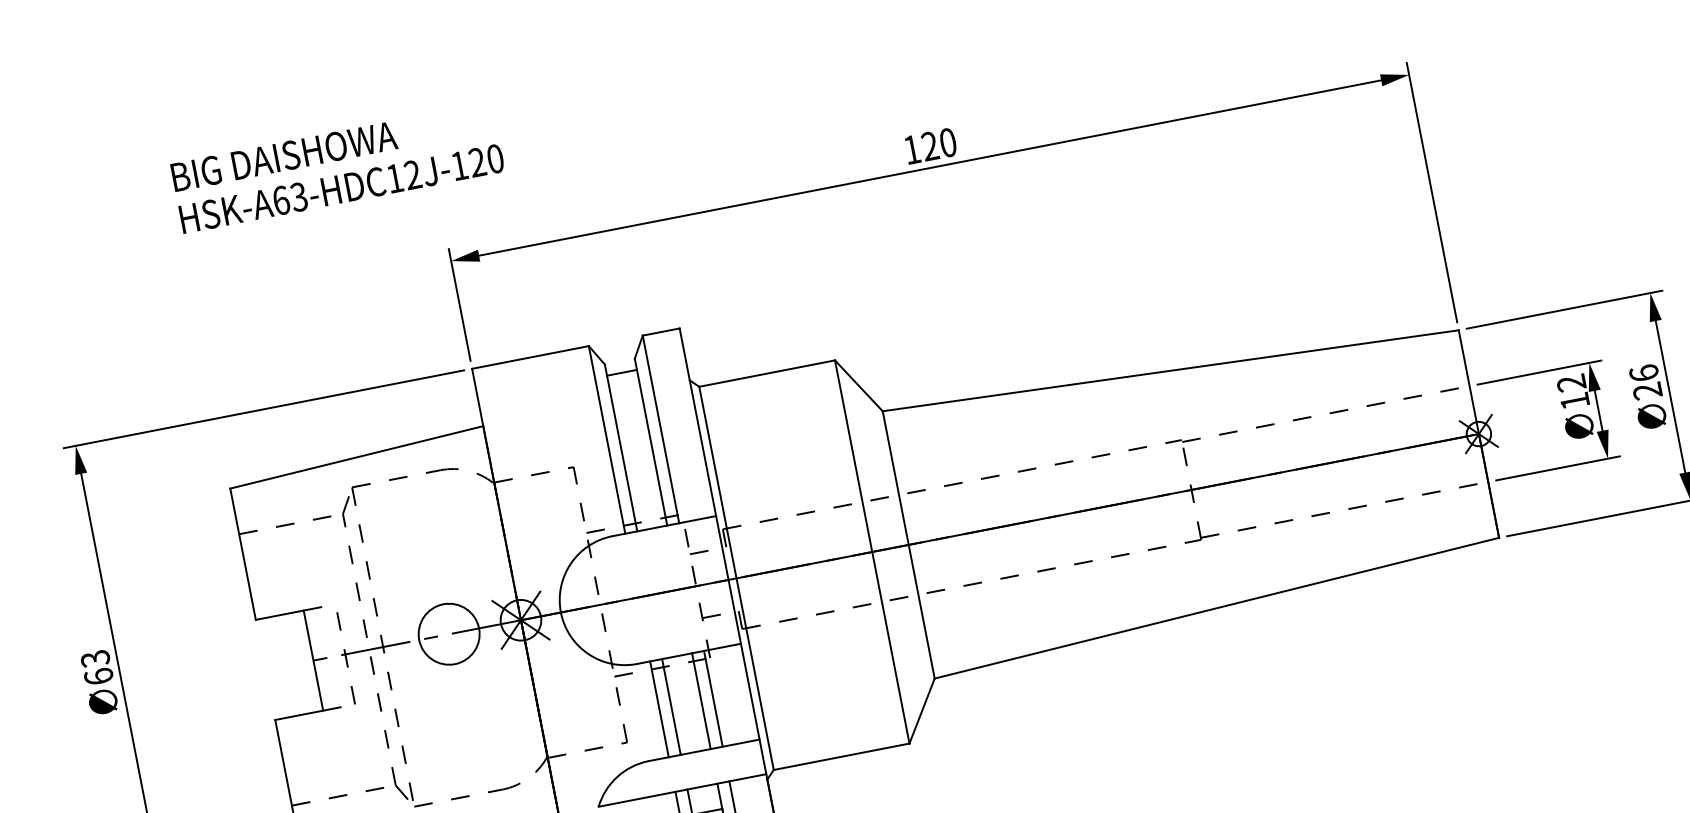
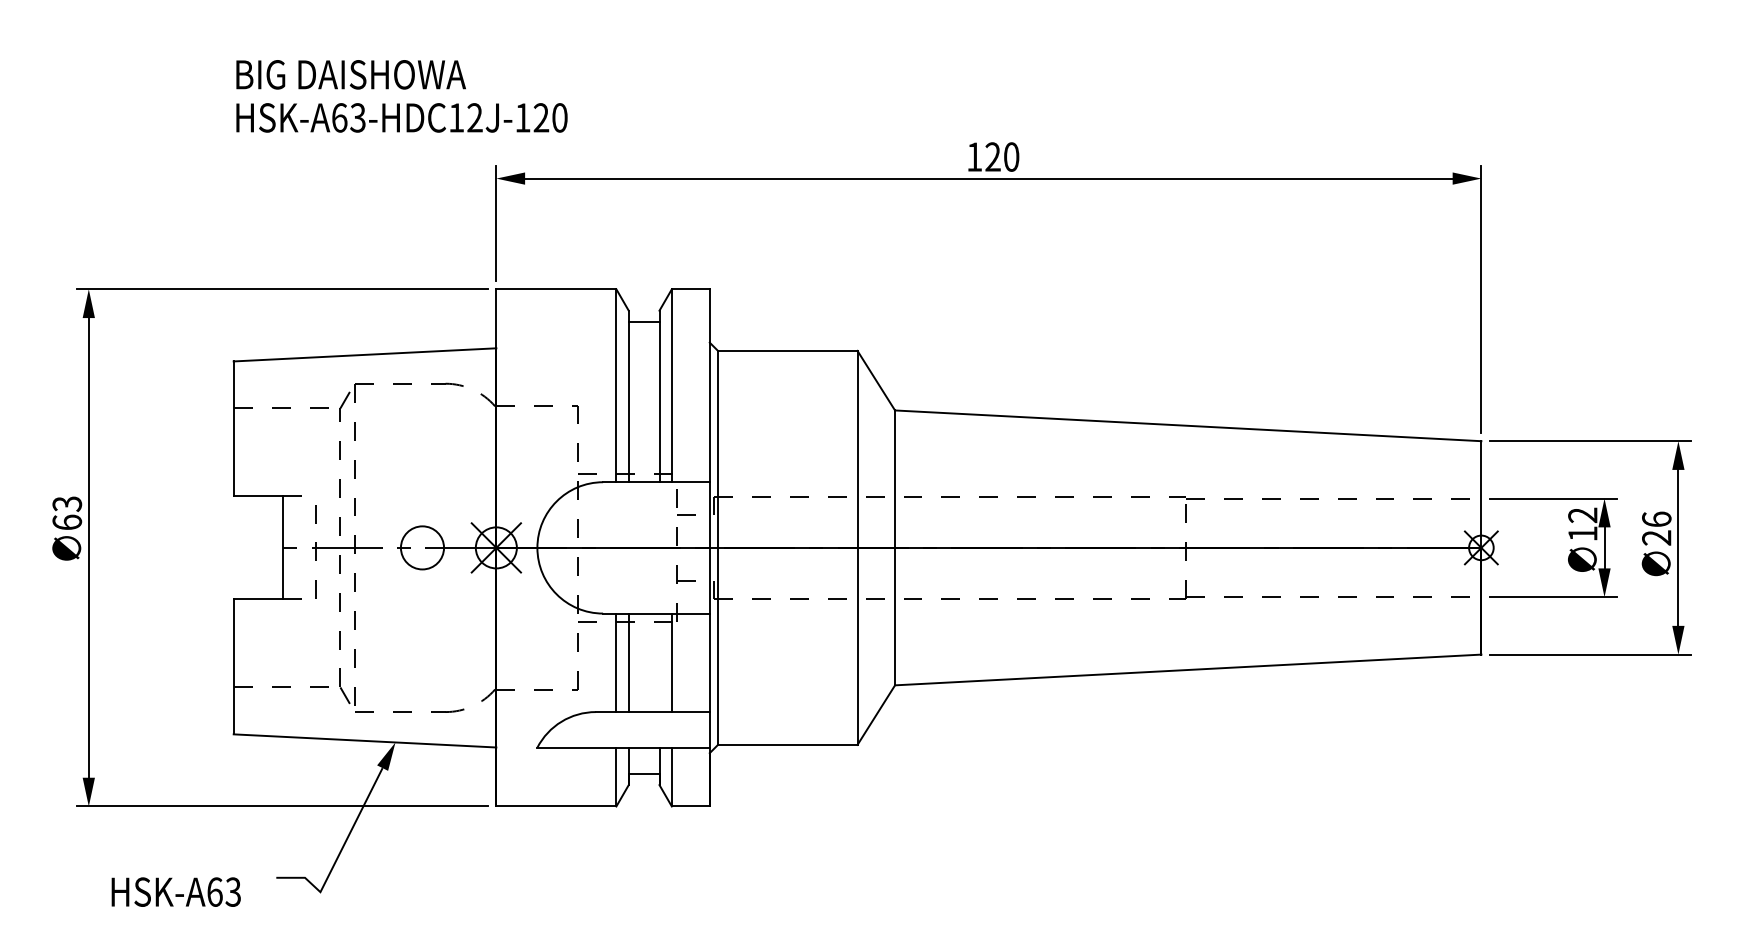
text: (337, 168) -> (401, 96), moved
circle: (449, 633) -> (422, 547), size x0.7
line: (701, 700) -> (659, 662), removed

